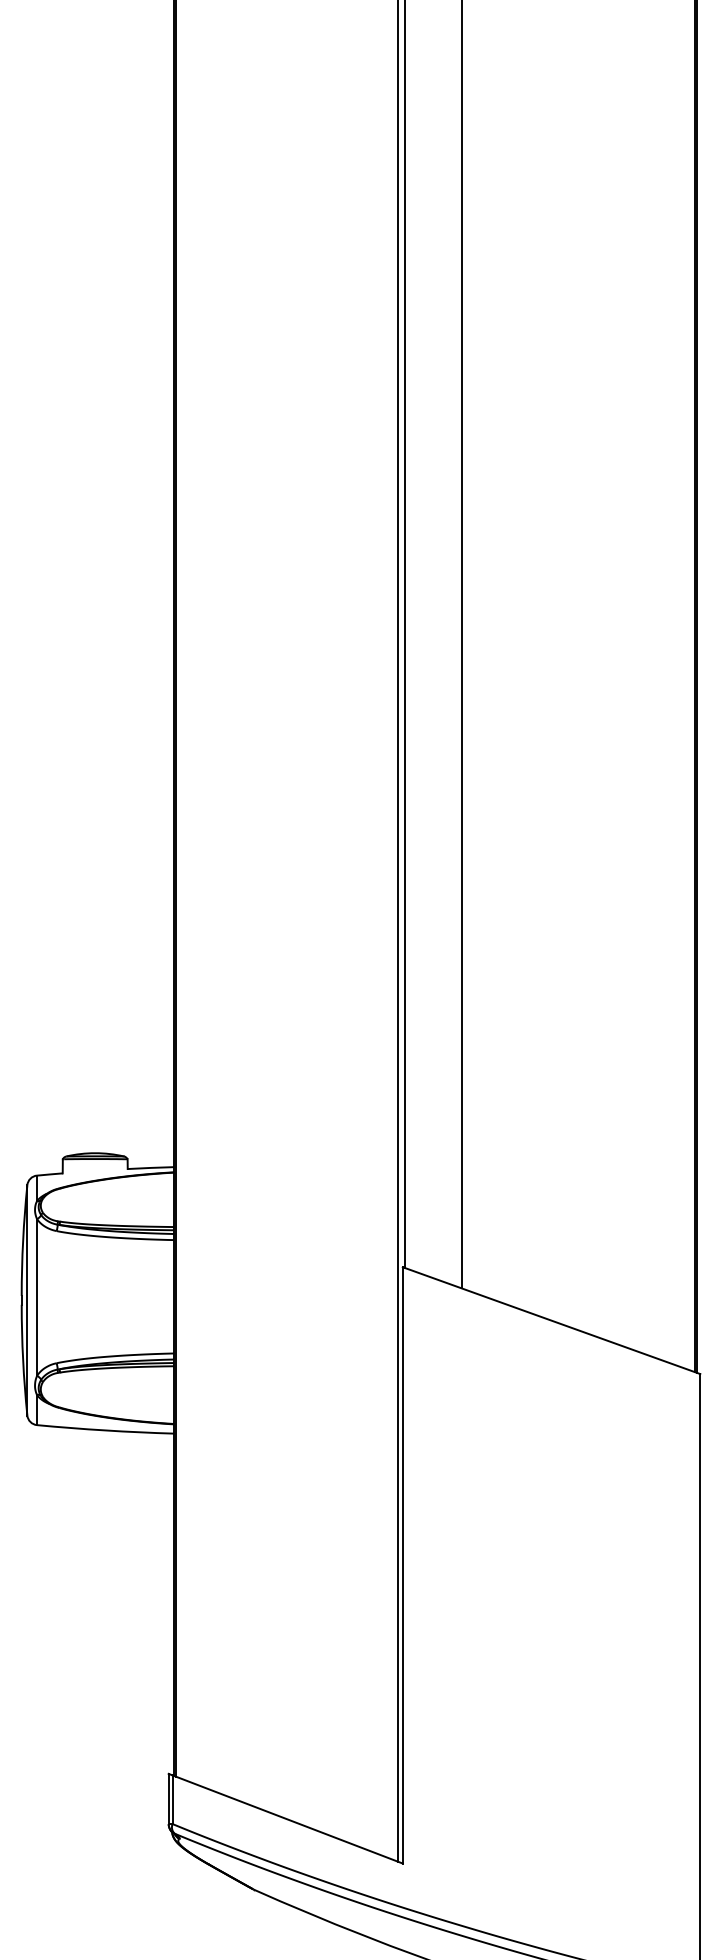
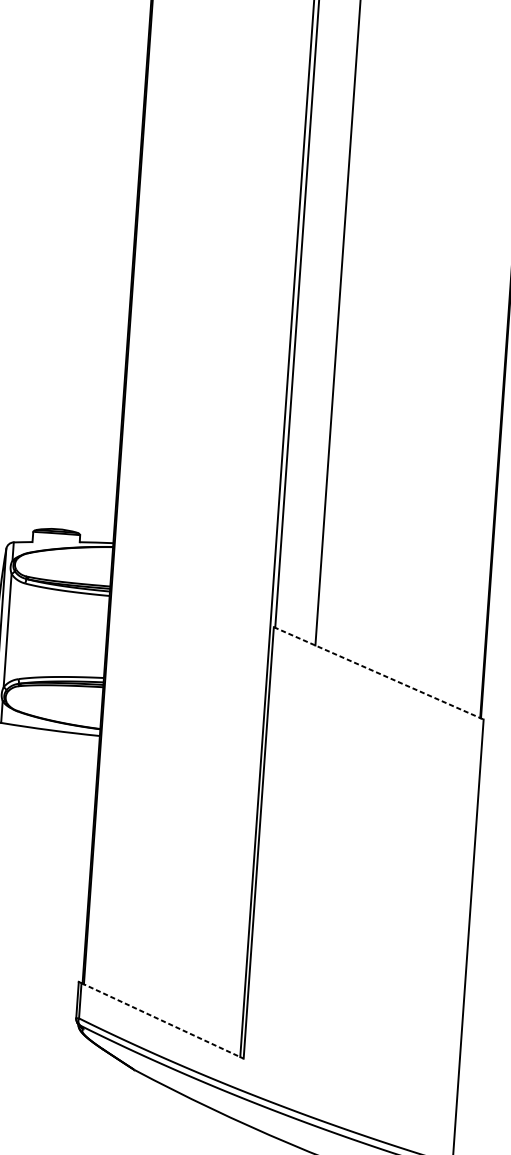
line: (552, 1320) -> (379, 673), solid -> dashed
line: (288, 1819) -> (163, 1020), solid -> dashed

